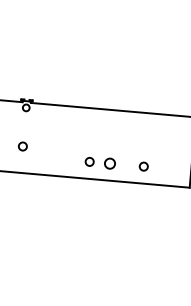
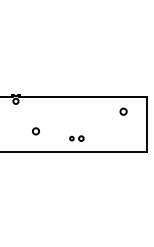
circle: (22, 146) -> (35, 131), moved
part: (99, 162) -> (76, 138), size x0.6
circle: (143, 166) -> (123, 111), moved

